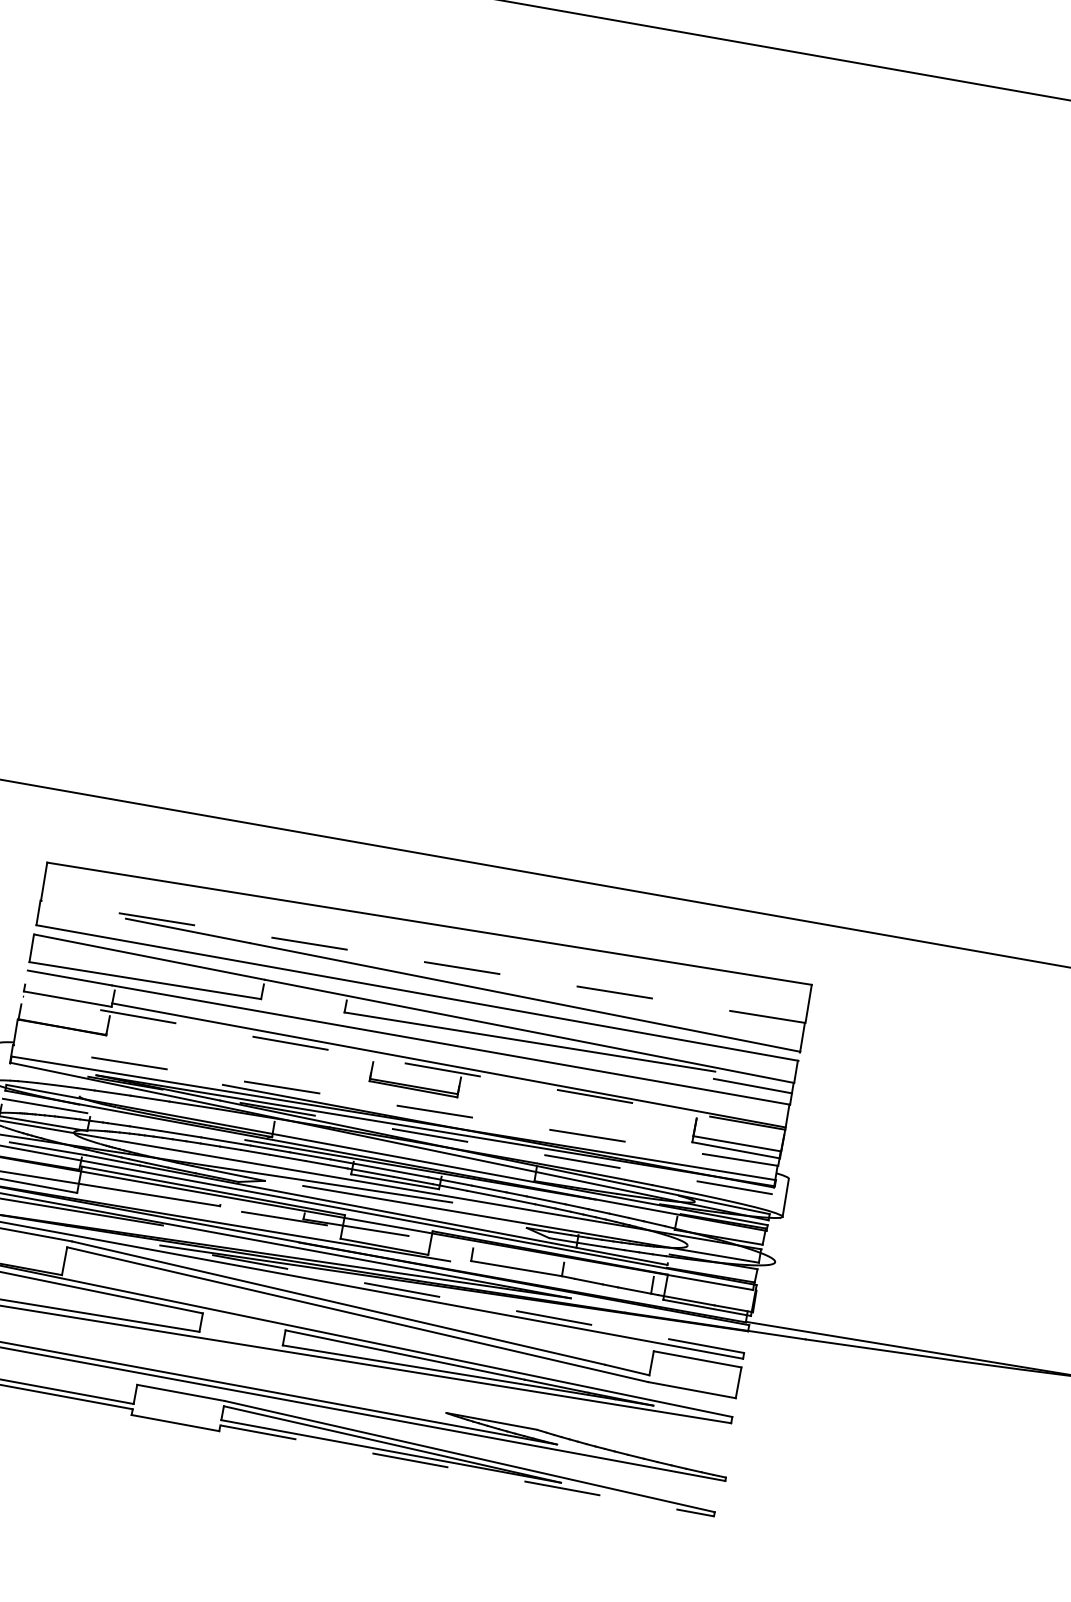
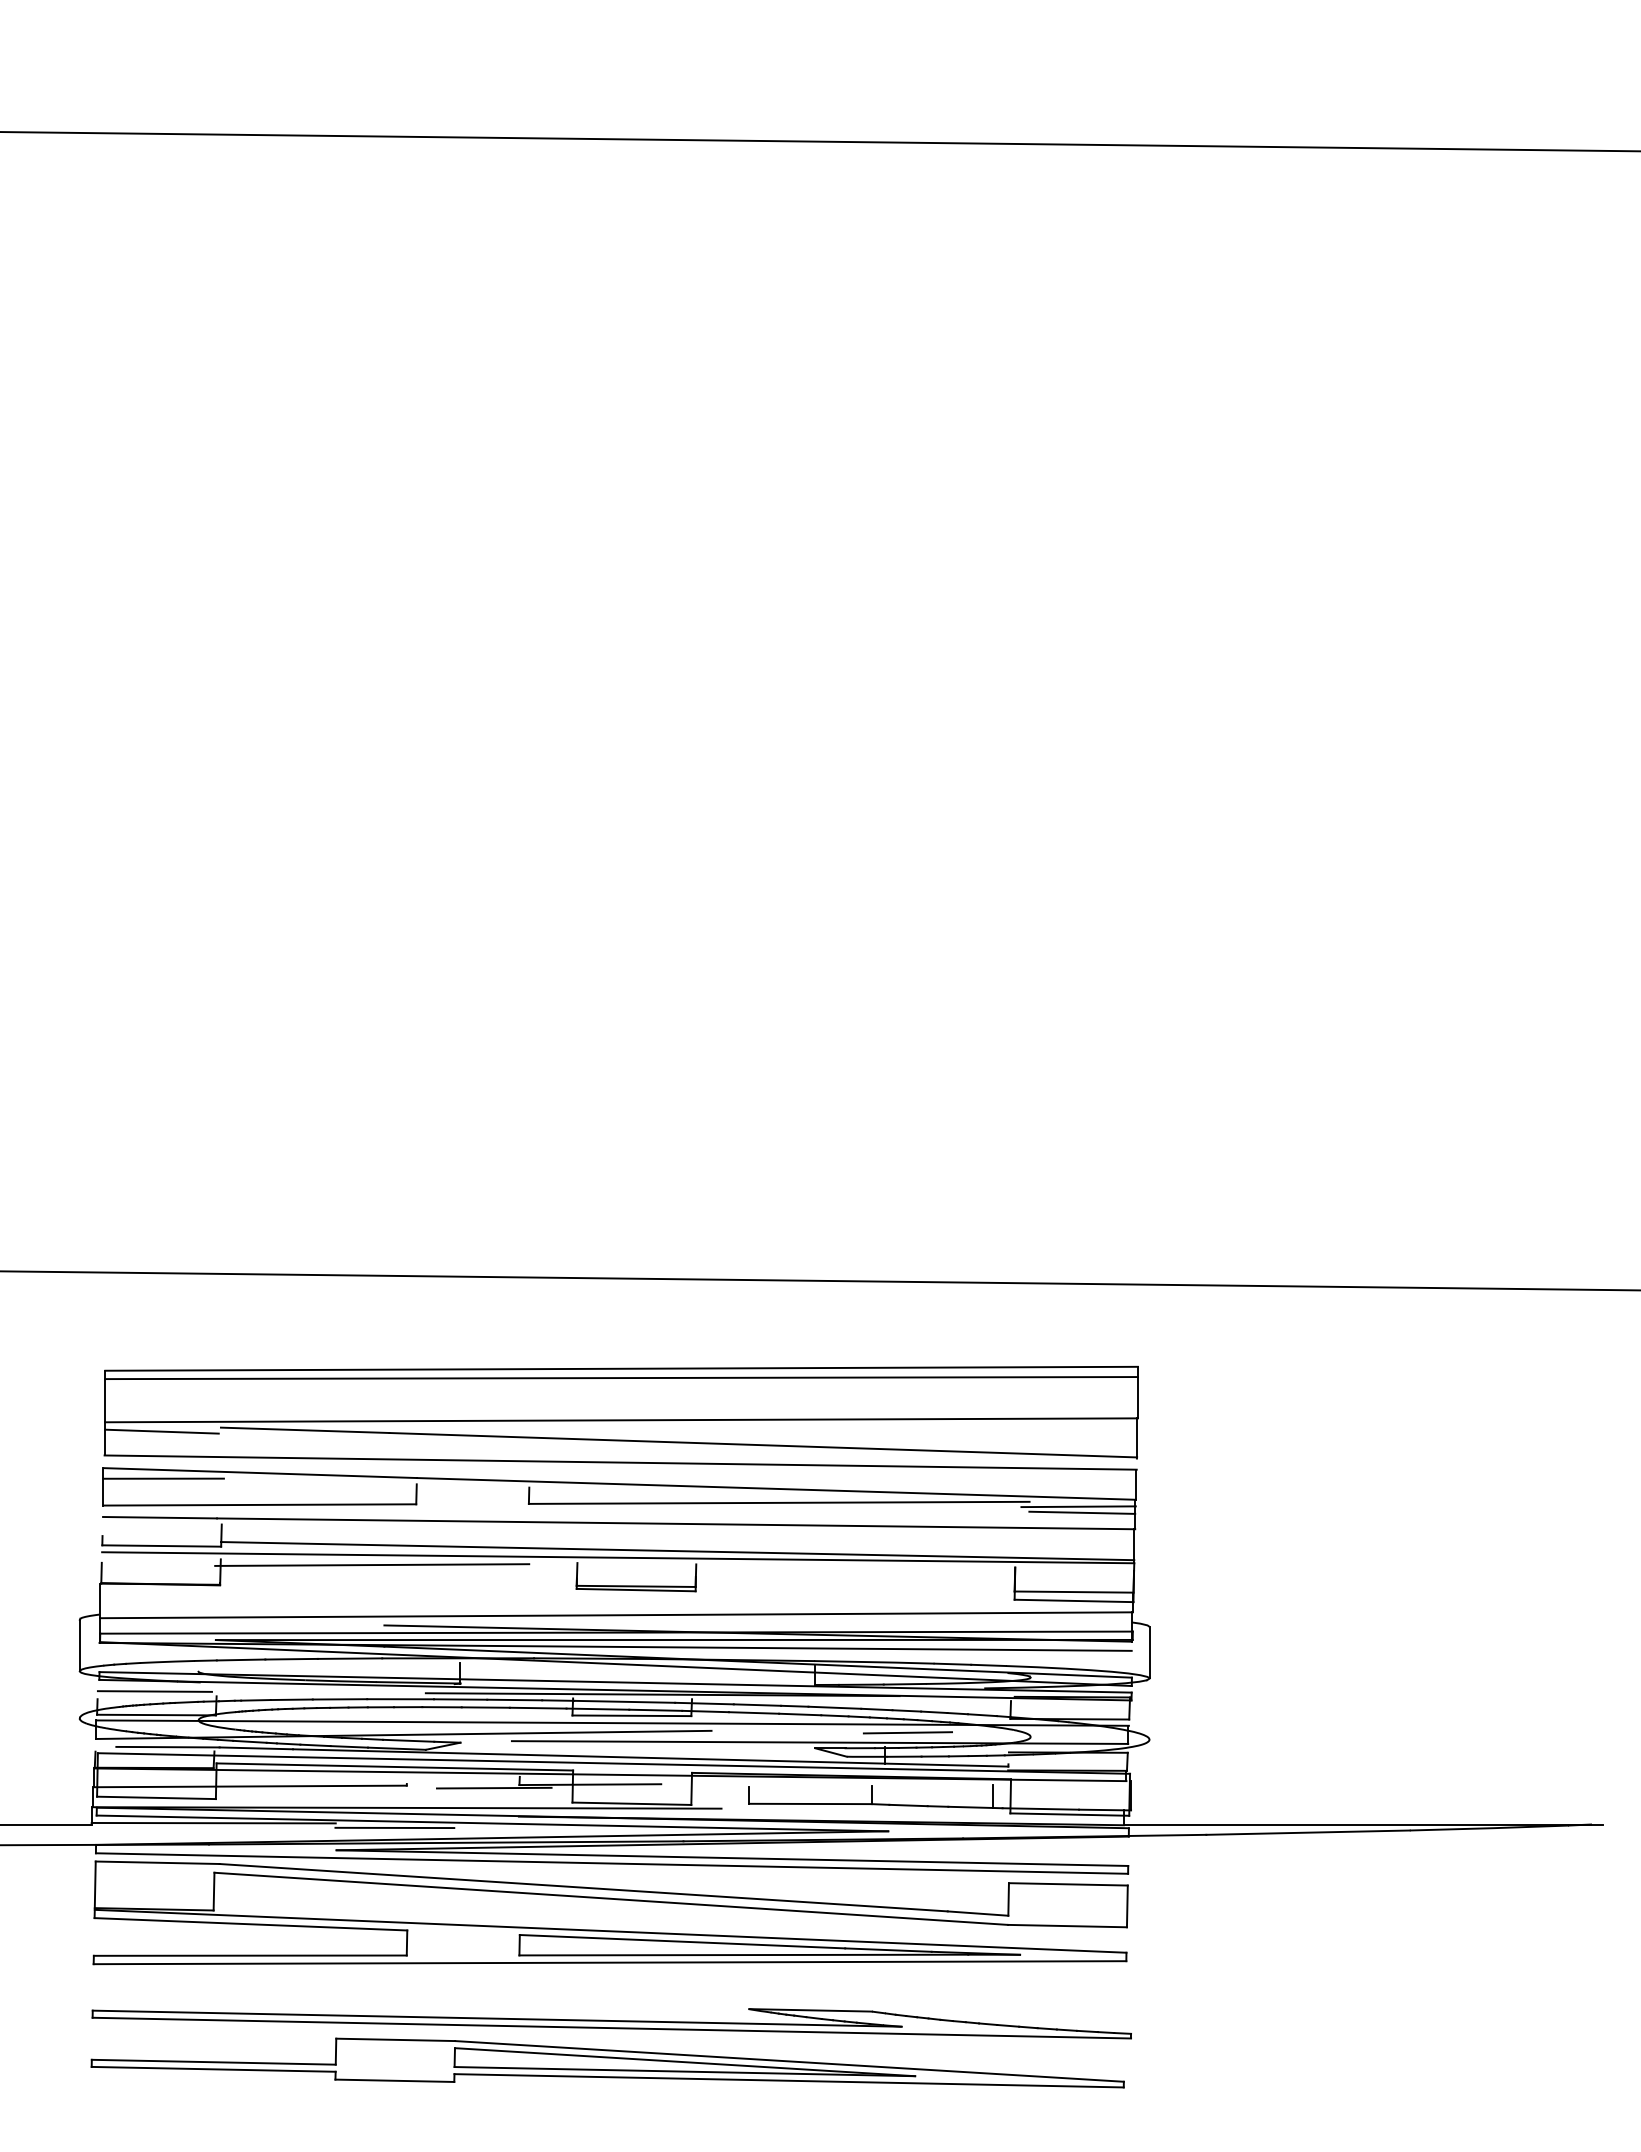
line: (81, 914) -> (161, 1431), added
line: (428, 930) -> (621, 1378), added
line: (77, 949) -> (163, 1478), added
line: (423, 961) -> (621, 1420), dashed -> solid
line: (221, 1038) -> (372, 1564), added
line: (403, 1062) -> (617, 1557), dashed -> solid
line: (750, 1080) -> (1078, 1506), added
line: (395, 1105) -> (616, 1615), dashed -> solid
line: (391, 1128) -> (615, 1646), dashed -> solid
line: (597, 1227) -> (907, 1732), added
line: (205, 1235) -> (394, 1827), added
line: (452, 1299) -> (732, 1858), dashed -> solid
line: (467, 1470) -> (789, 2080), dashed -> solid

